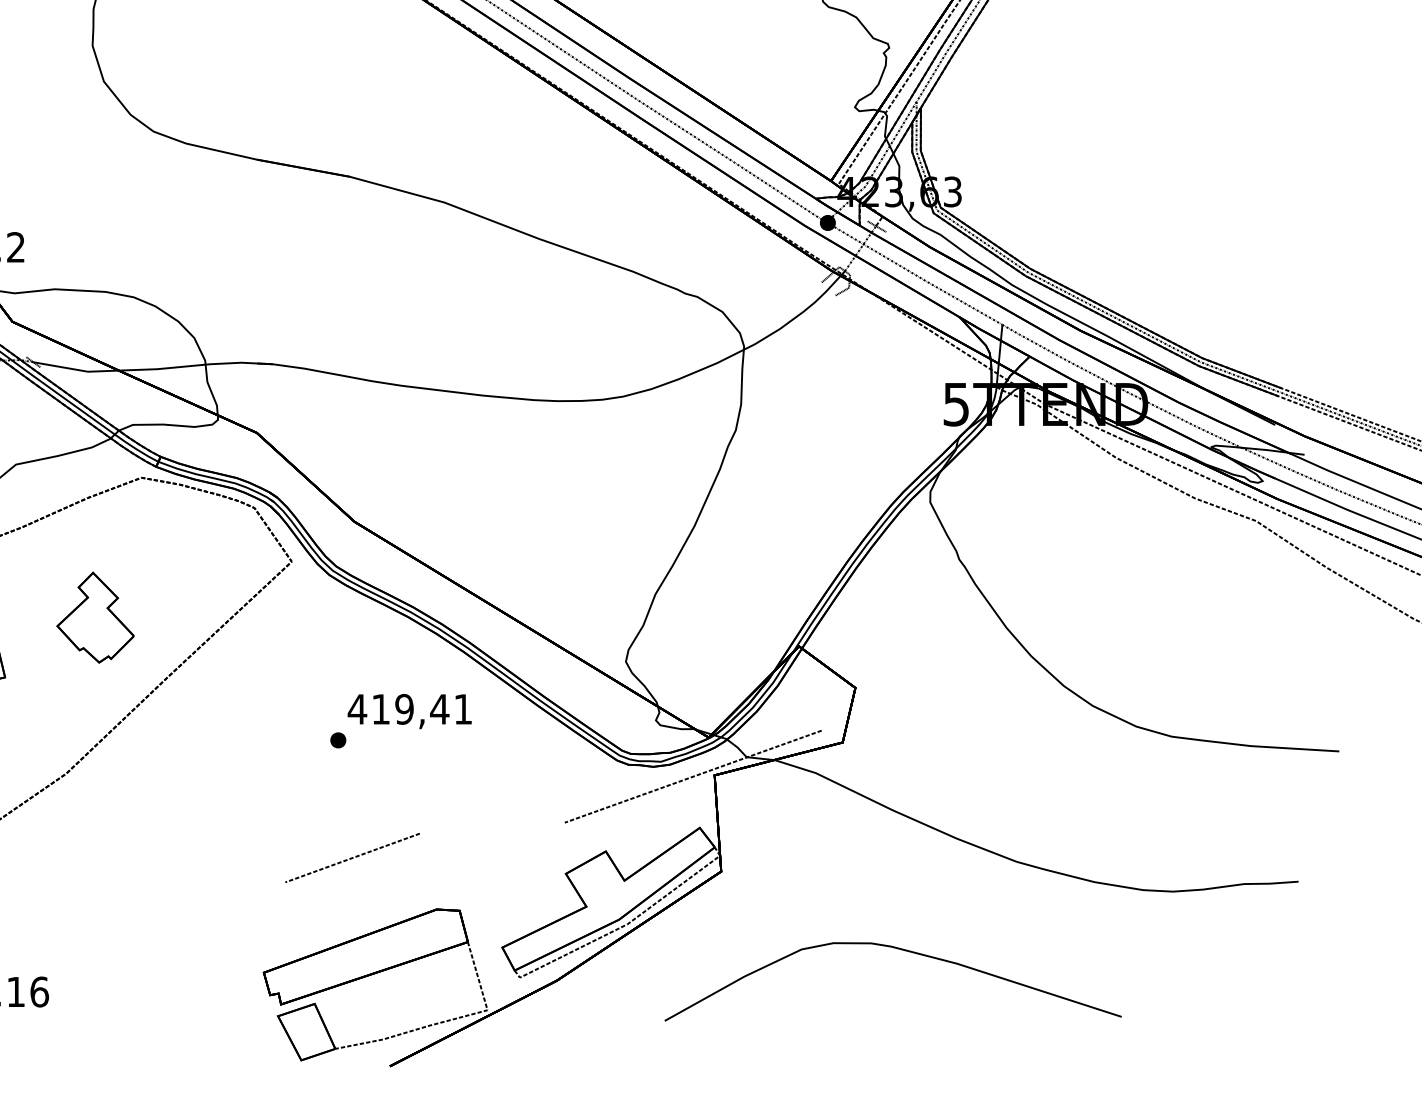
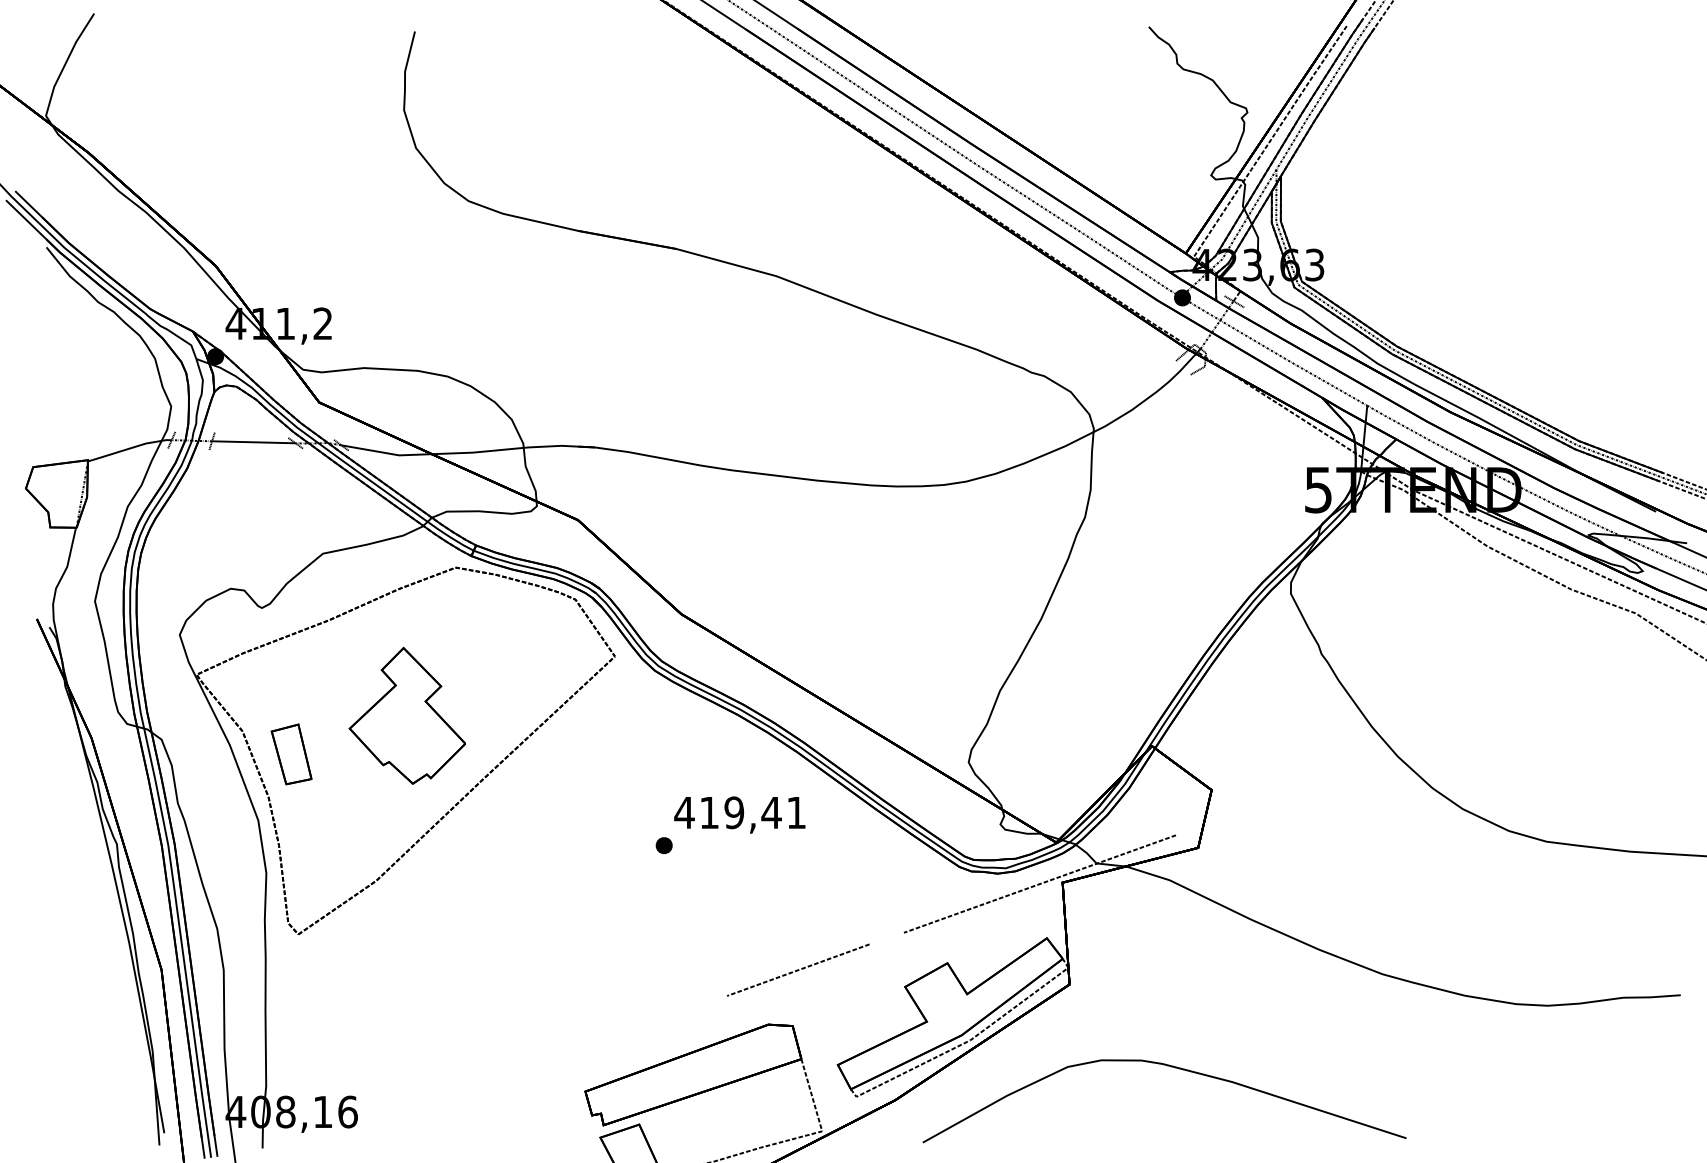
part: (94, 617) -> (406, 715), size x1.43
line: (352, 857) -> (798, 969), moved
curve: (899, 949) -> (1171, 1067), moved

